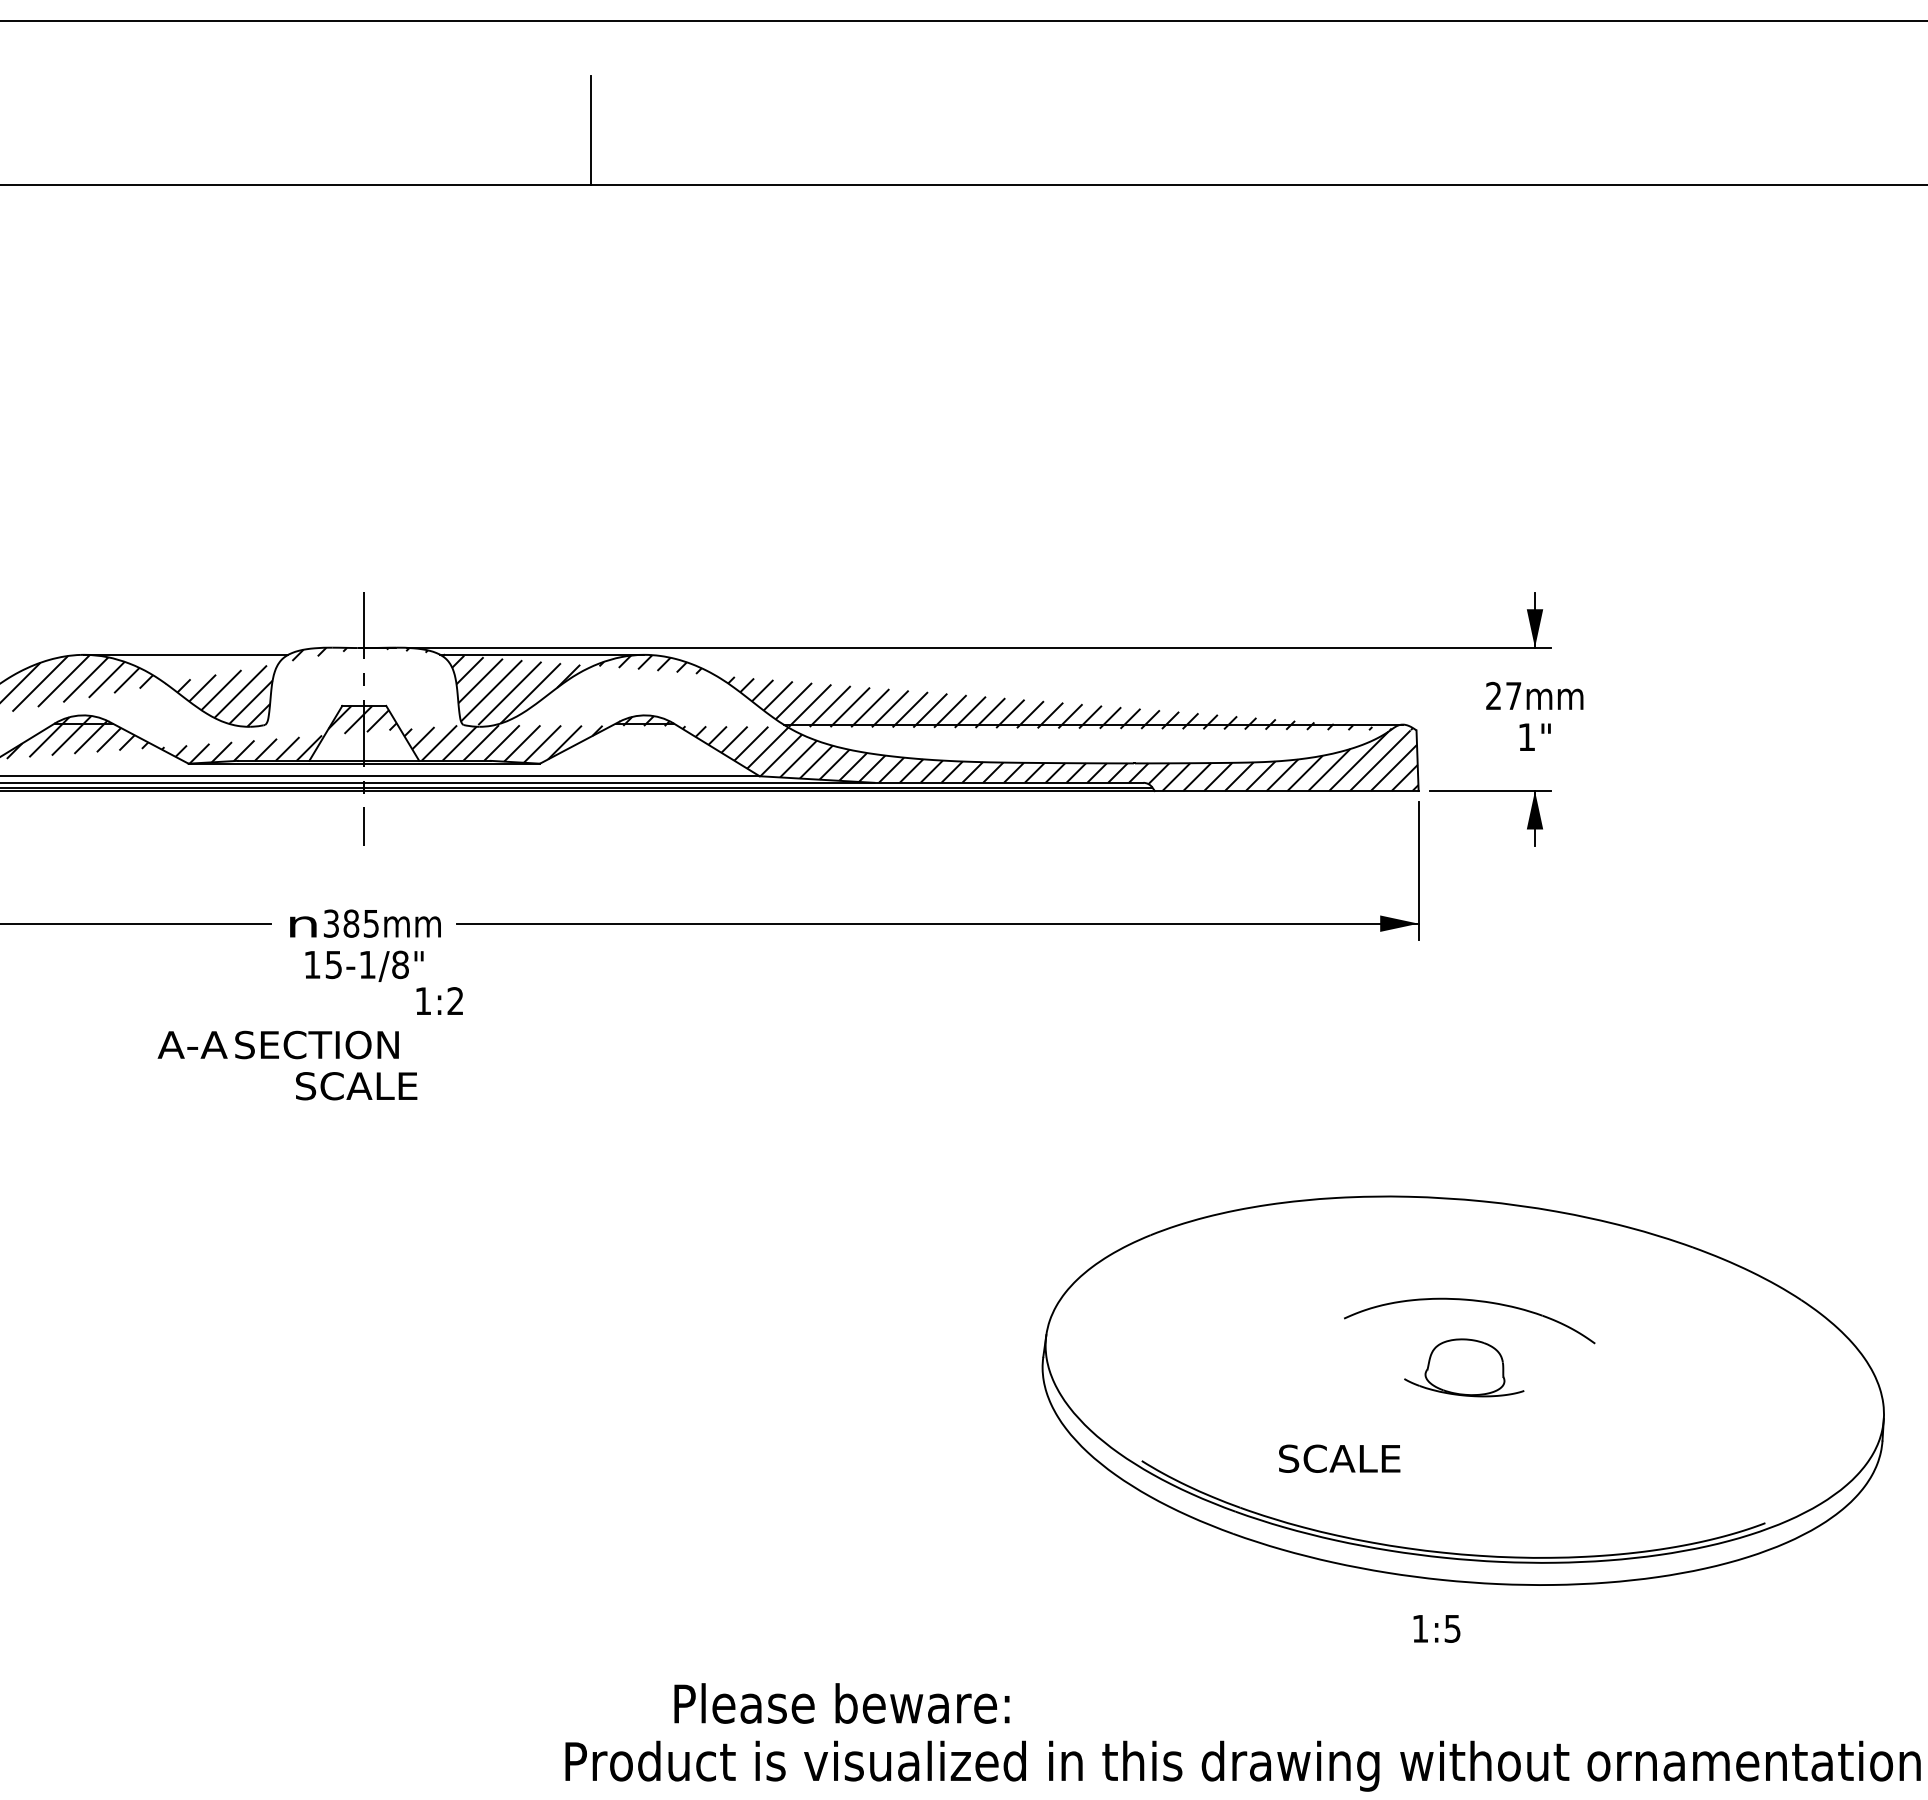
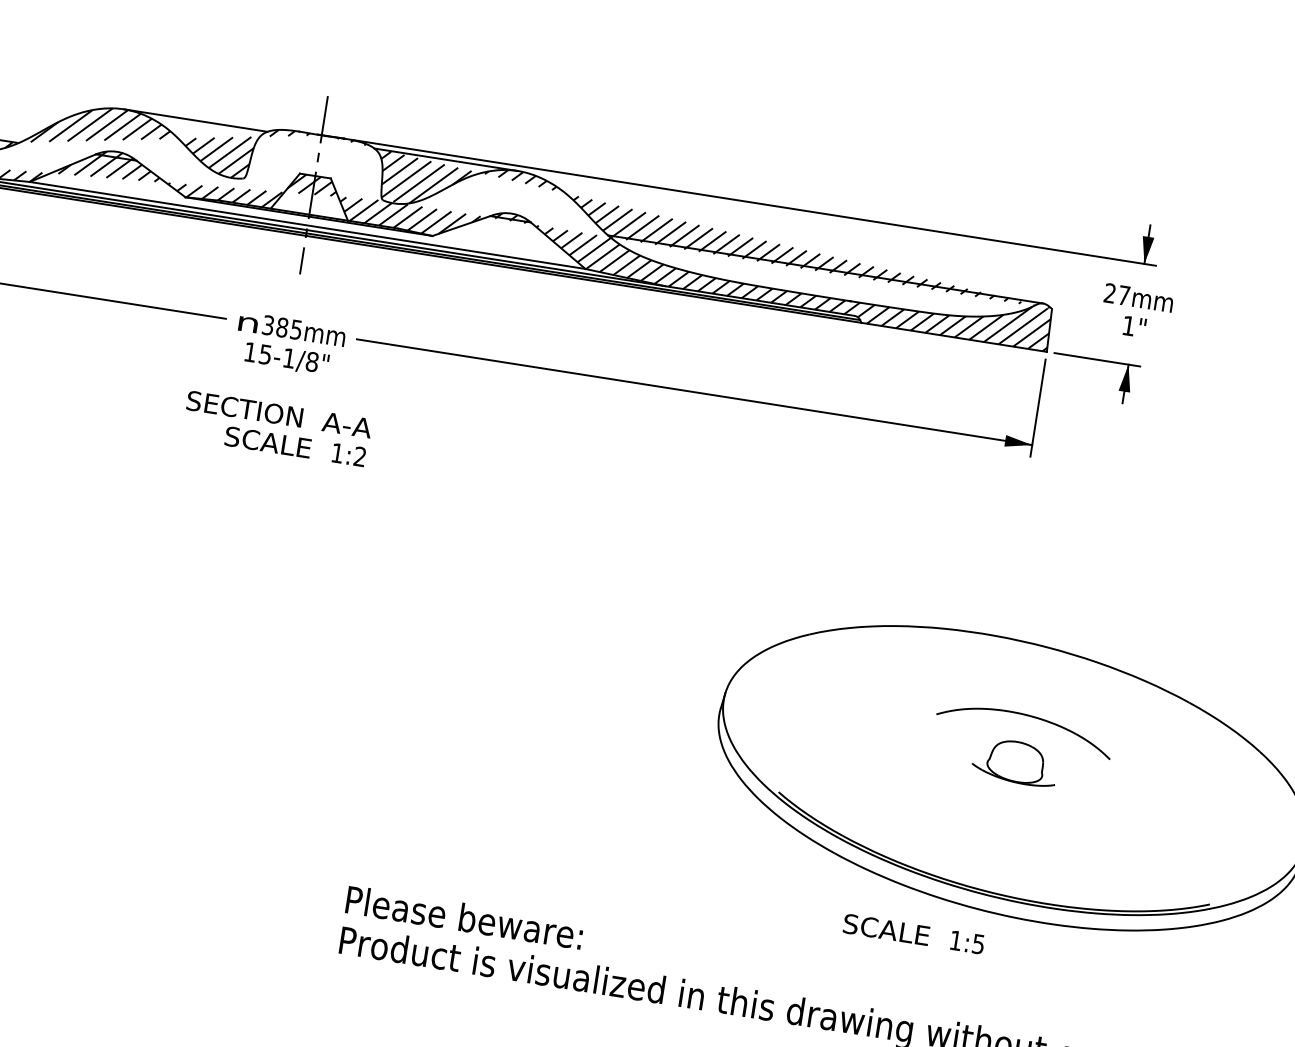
text: (439, 1000) -> (348, 454), moved
text: (192, 1044) -> (347, 424), moved
text: (1339, 1458) -> (886, 929), moved
text: (841, 1703) -> (464, 917), moved

